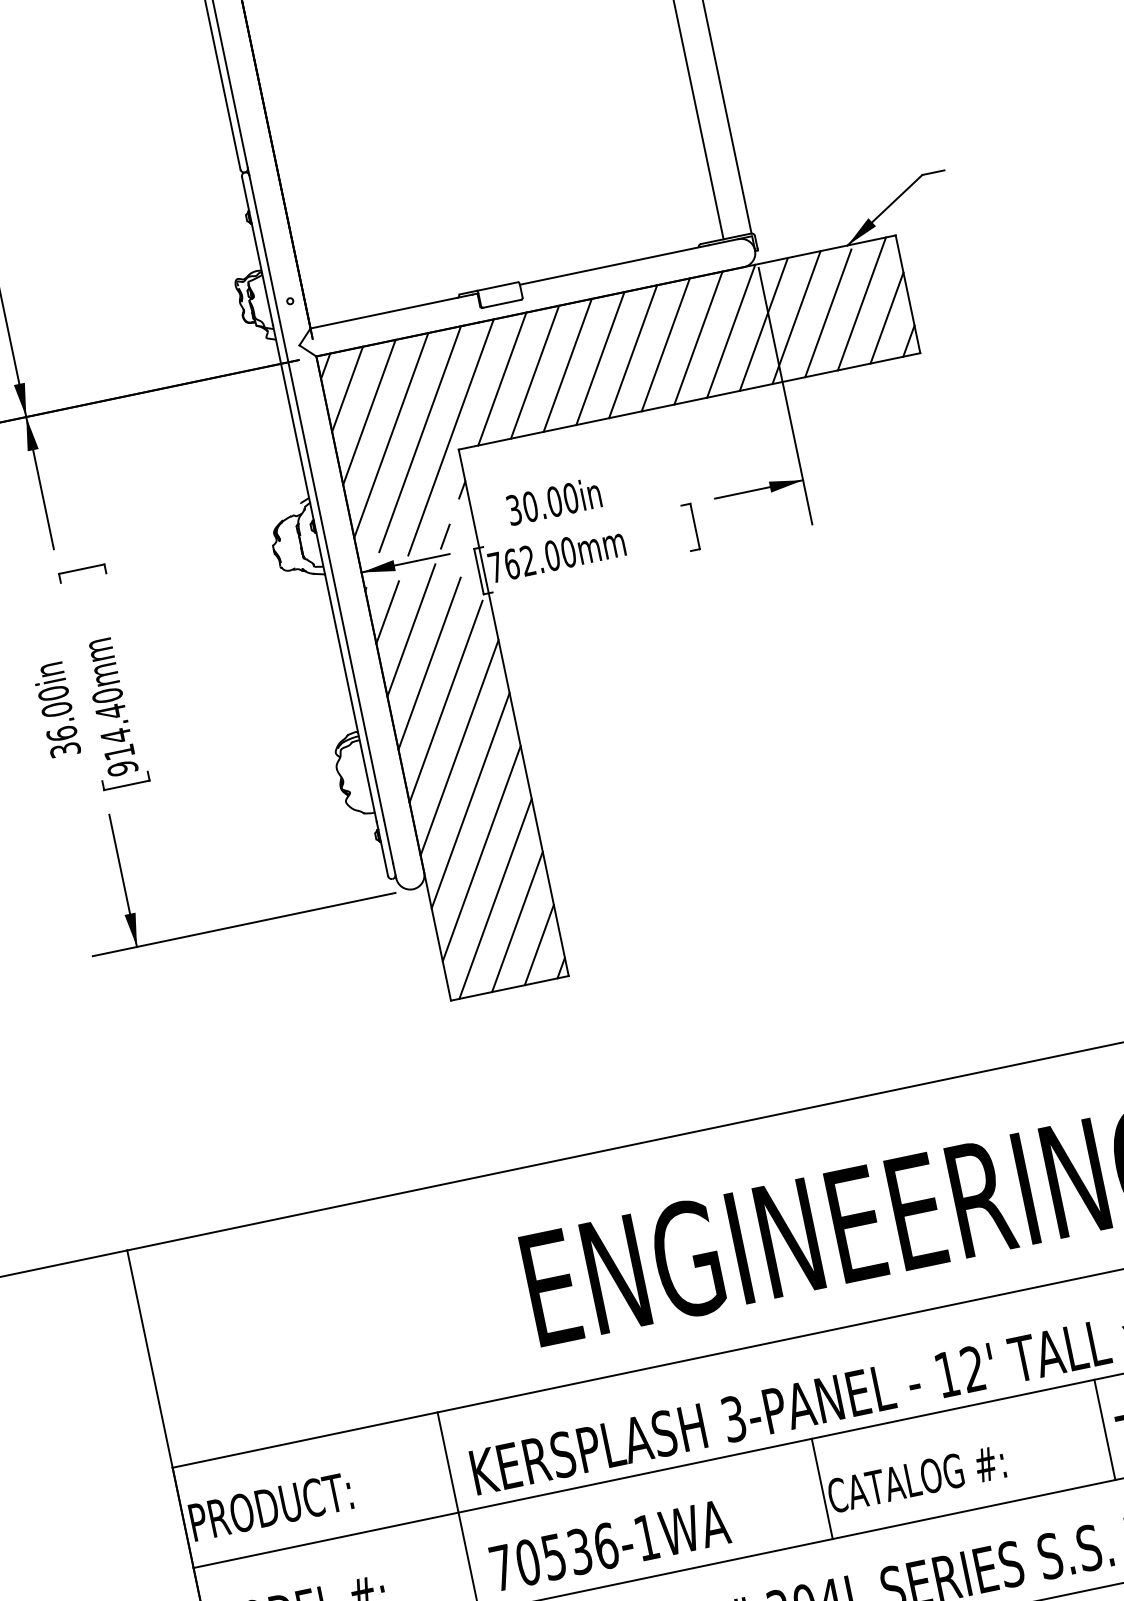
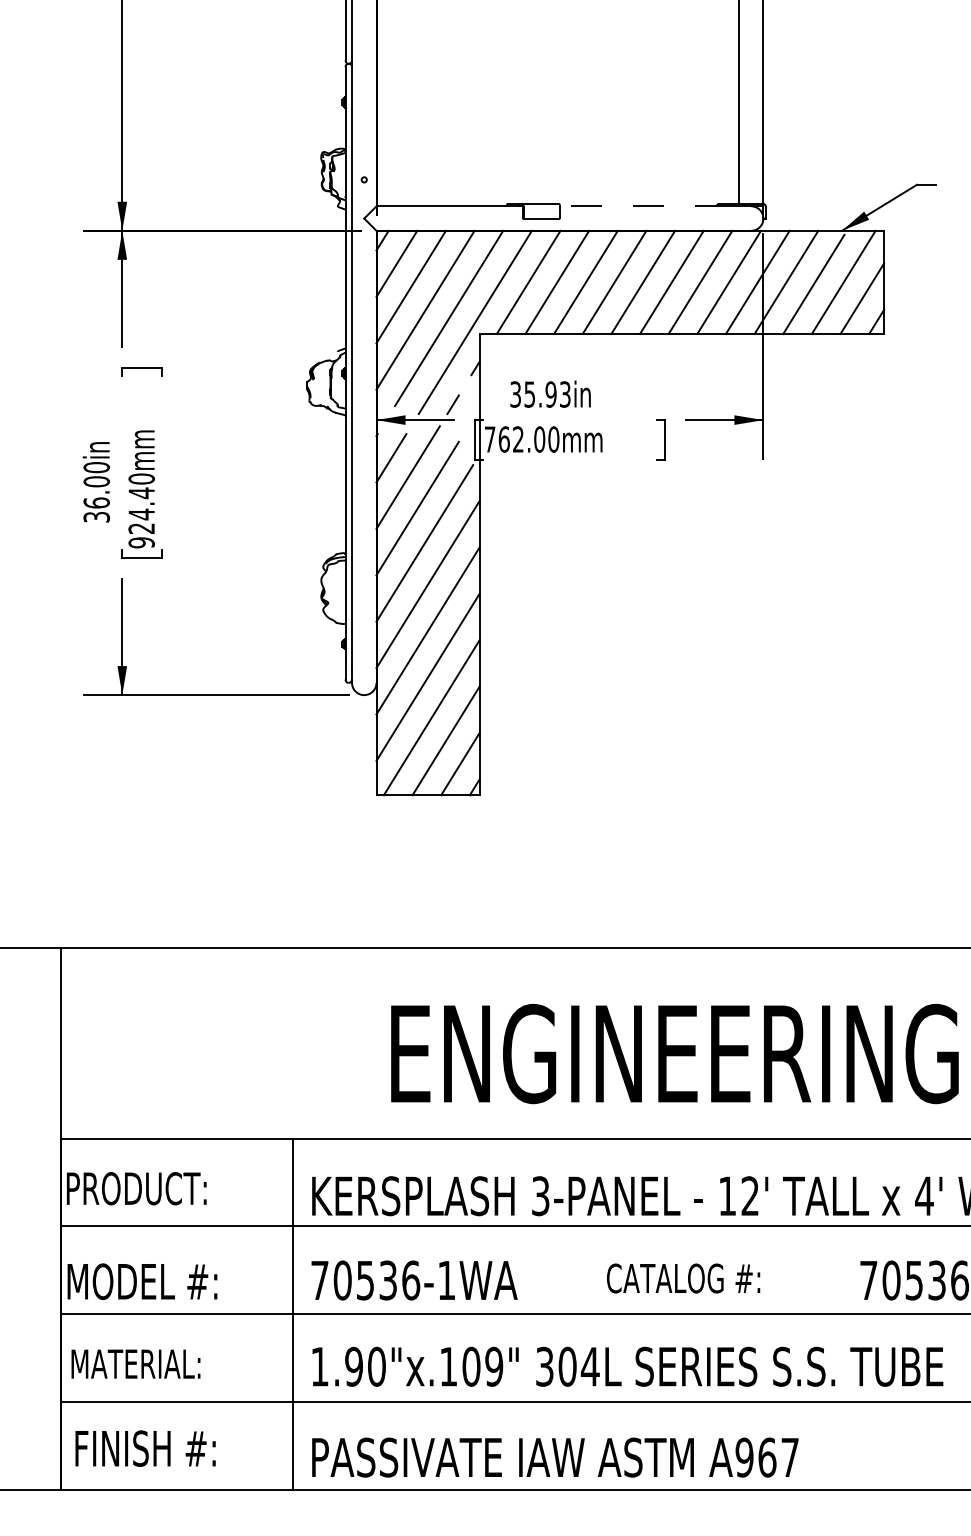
line: (614, 265) -> (642, 206), solid -> dashed
text: (550, 502) -> (547, 394), 30.00in -> 35.93in
text: (119, 752) -> (141, 528), 914.40mm -> 924.40mm
line: (1105, 1429) -> (850, 1270), removed
line: (822, 1489) -> (602, 1270), removed

